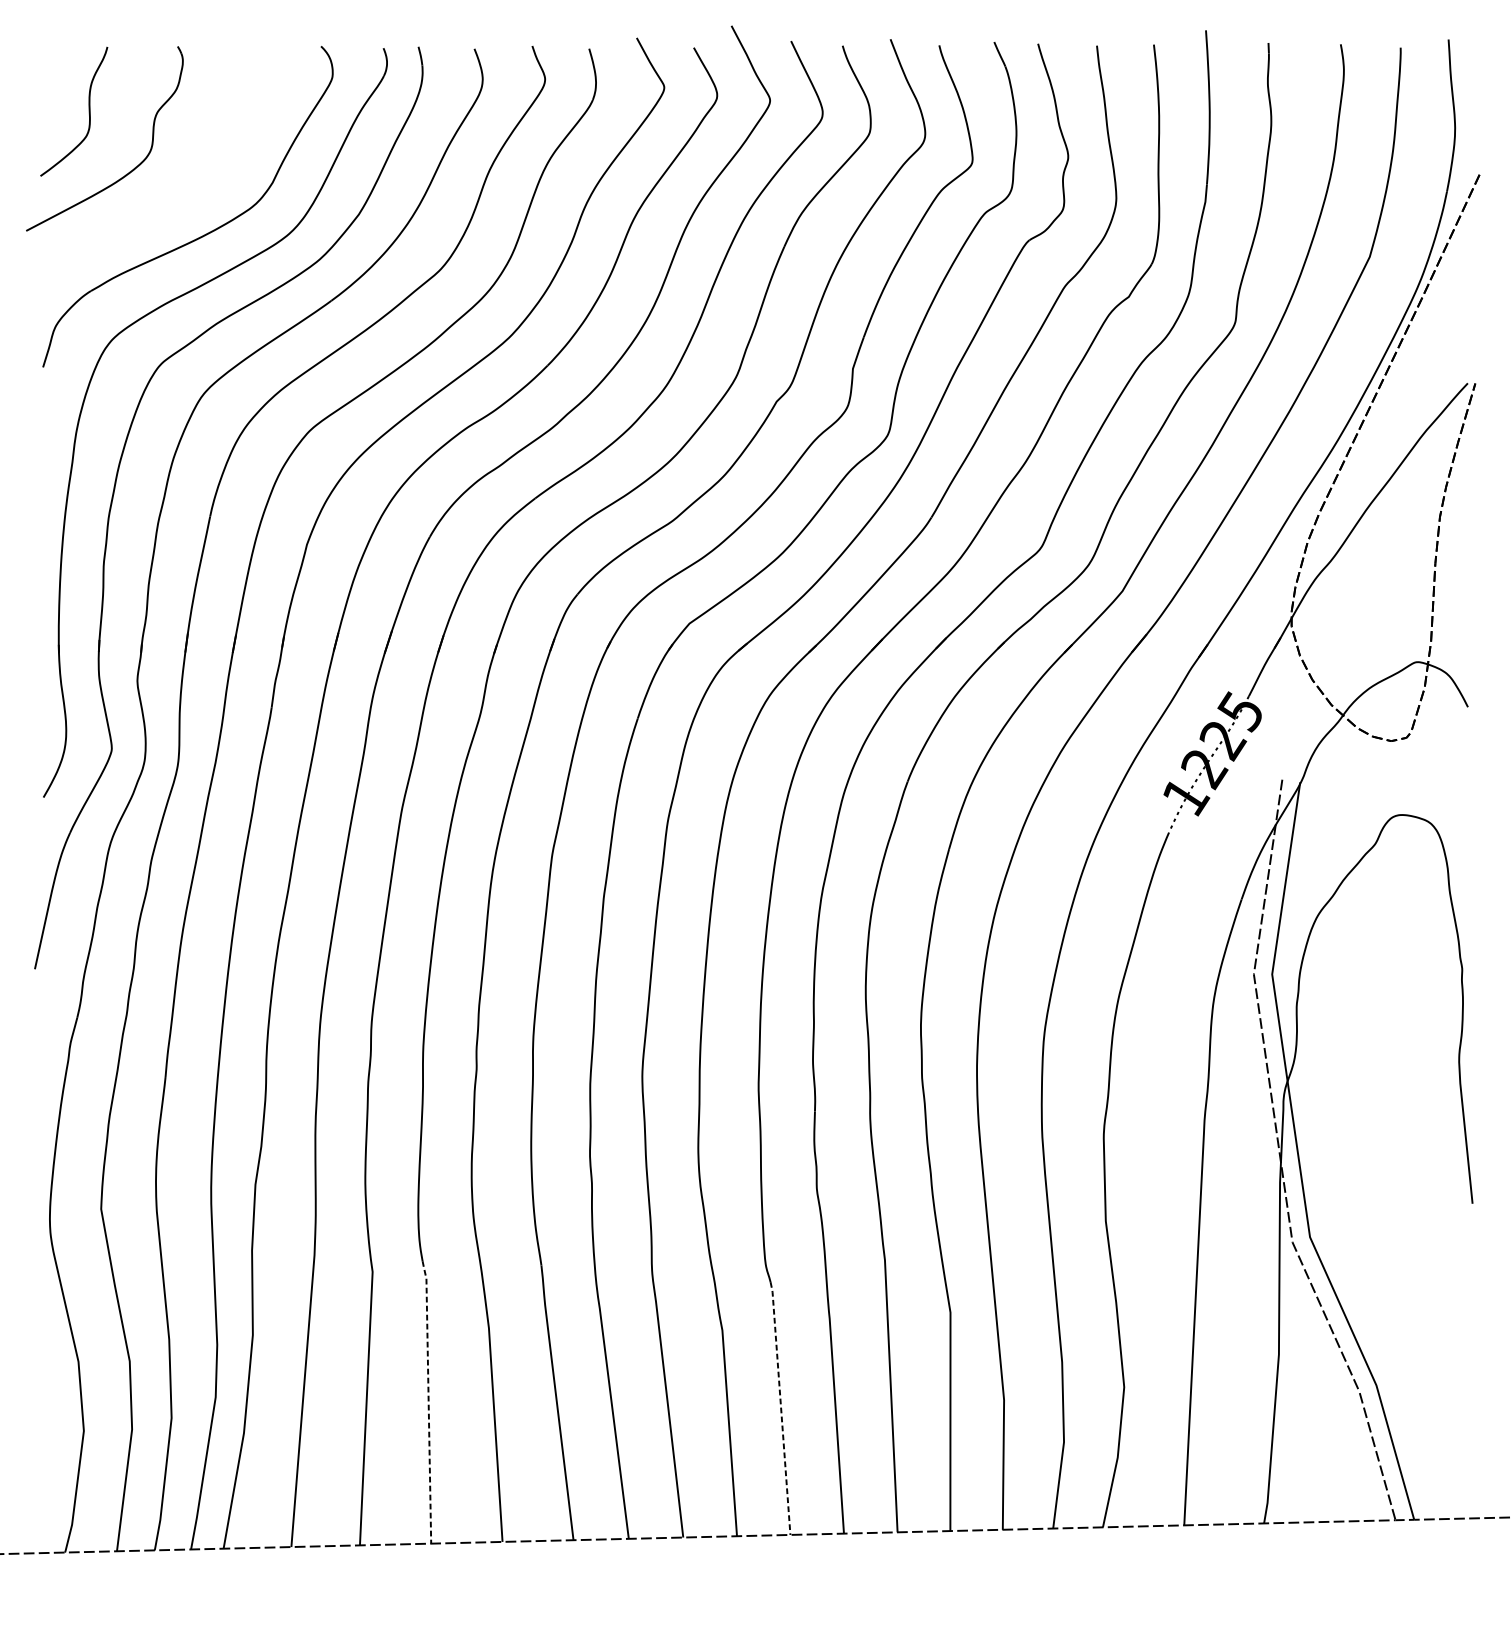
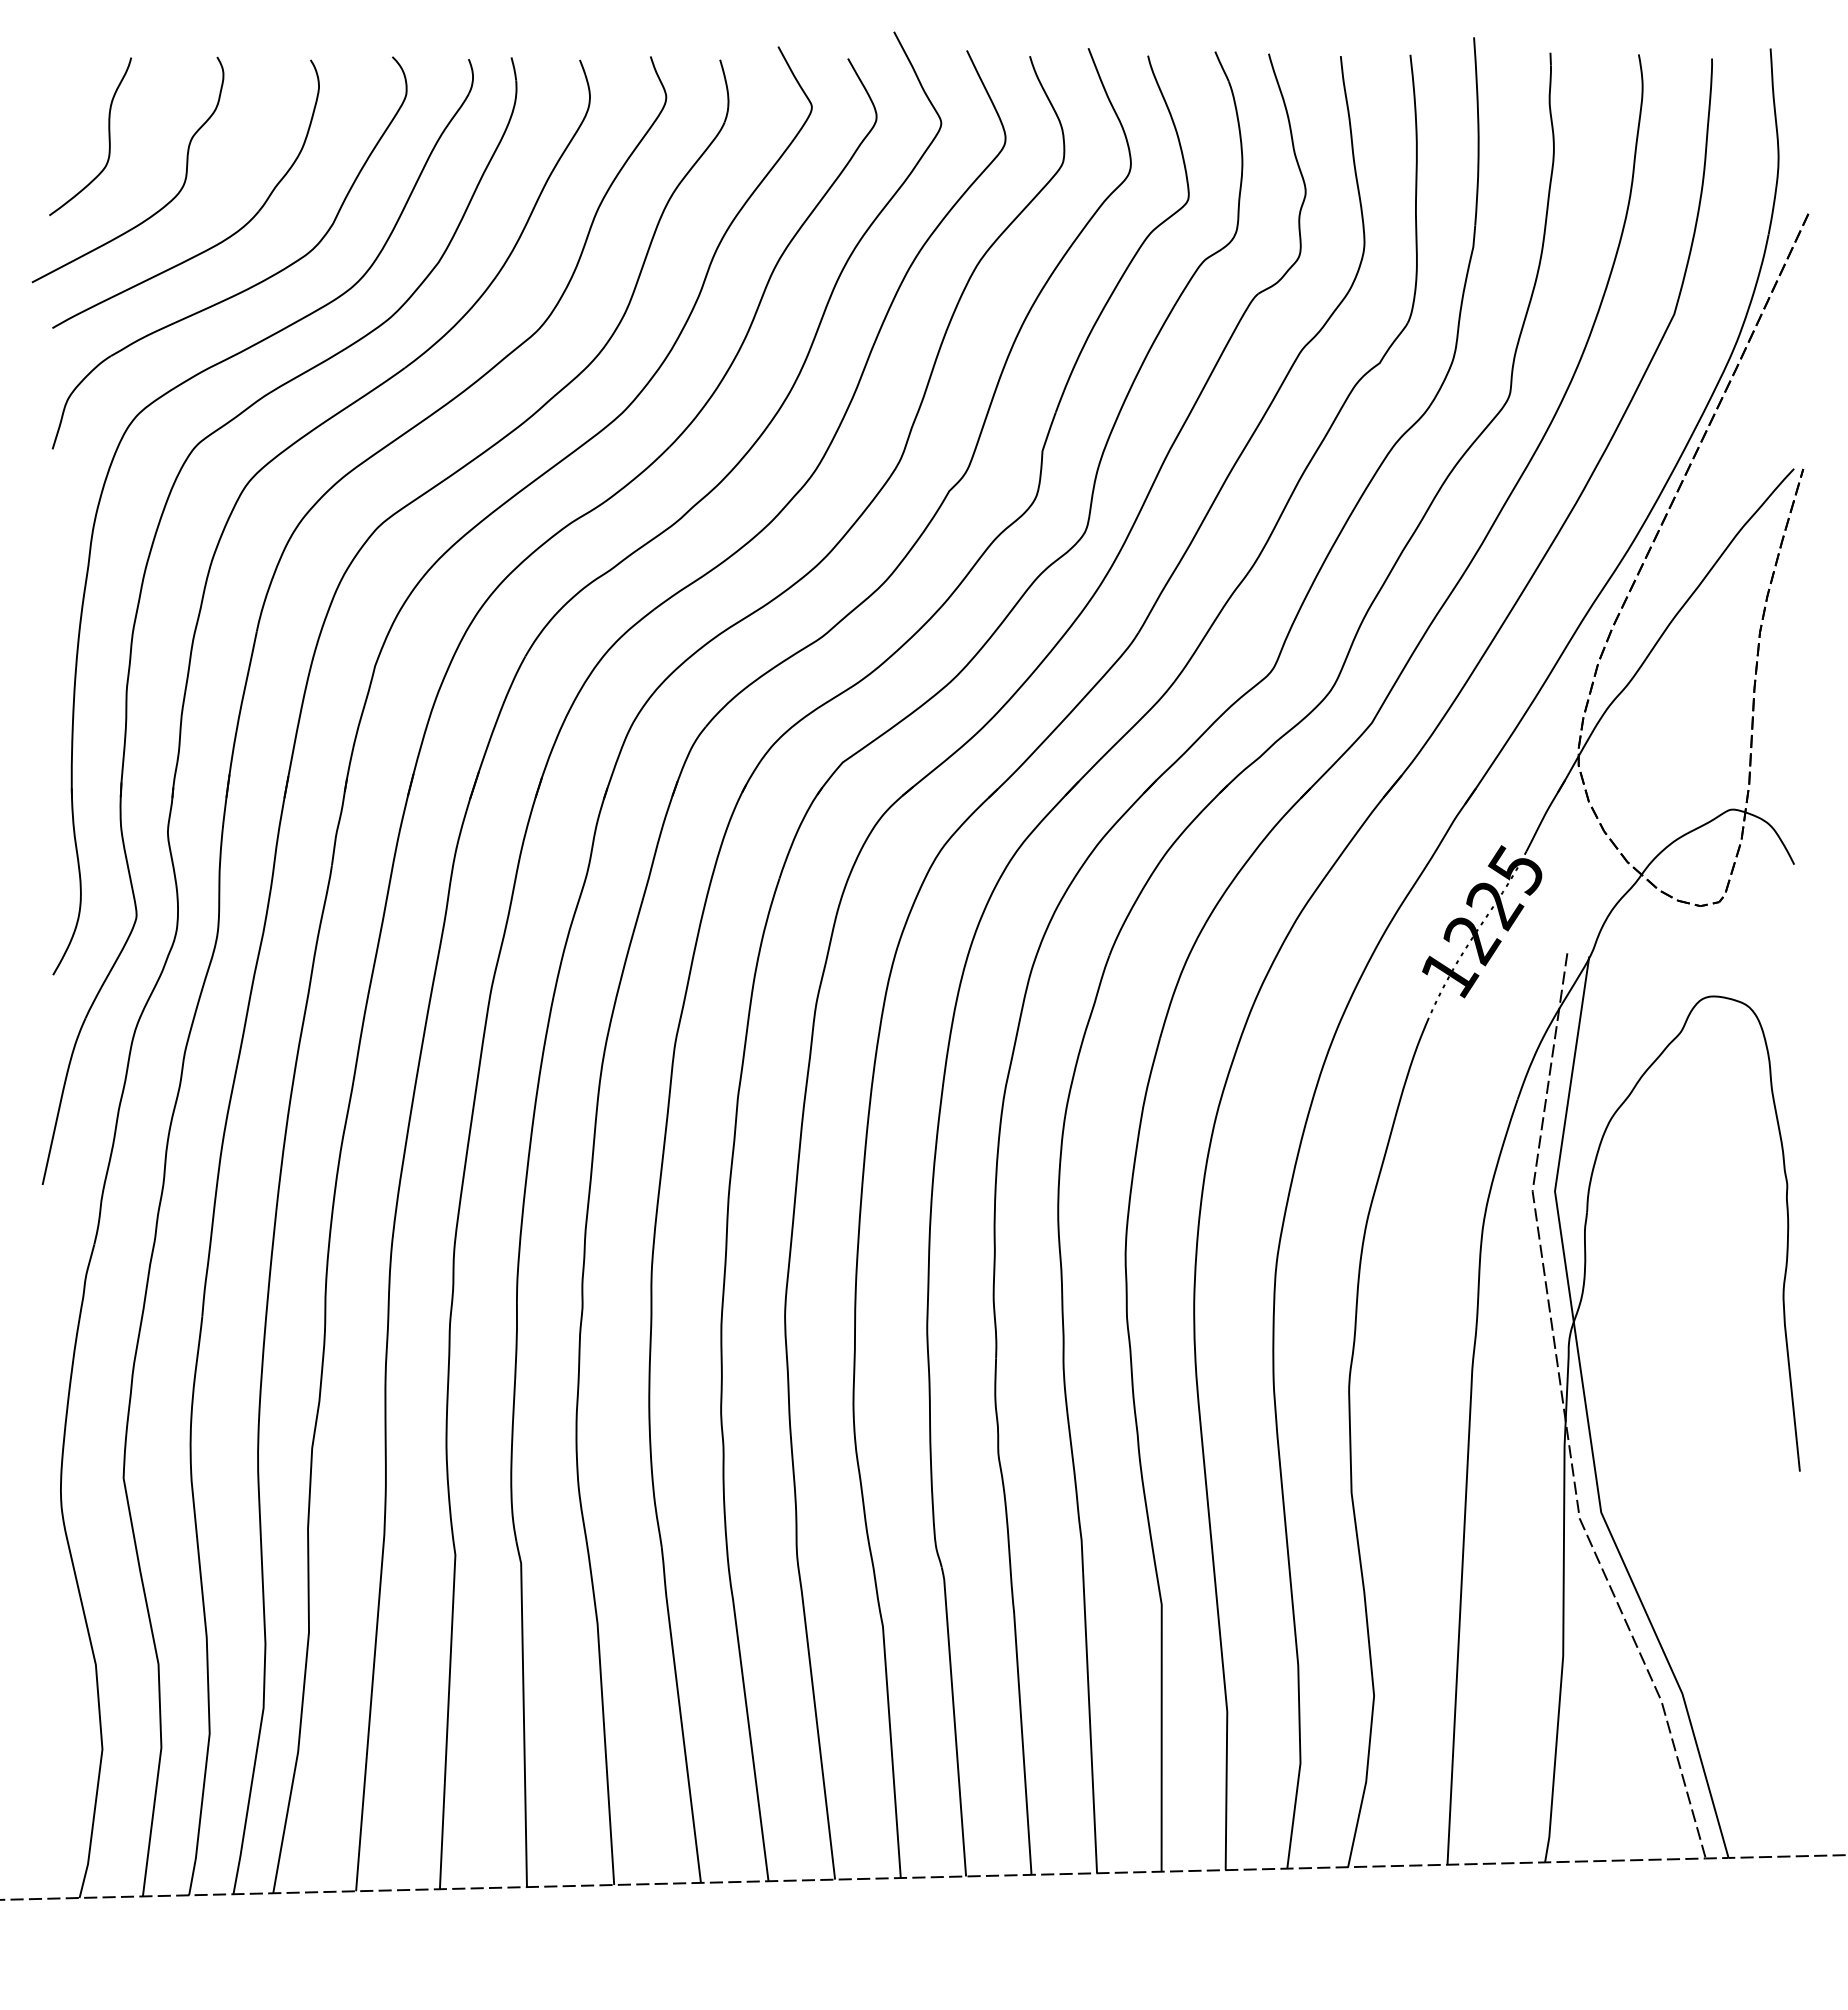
part: (173, 201) -> (211, 246), added
line: (428, 1401) -> (523, 1713), dashed -> solid
line: (780, 1408) -> (954, 1721), dashed -> solid

